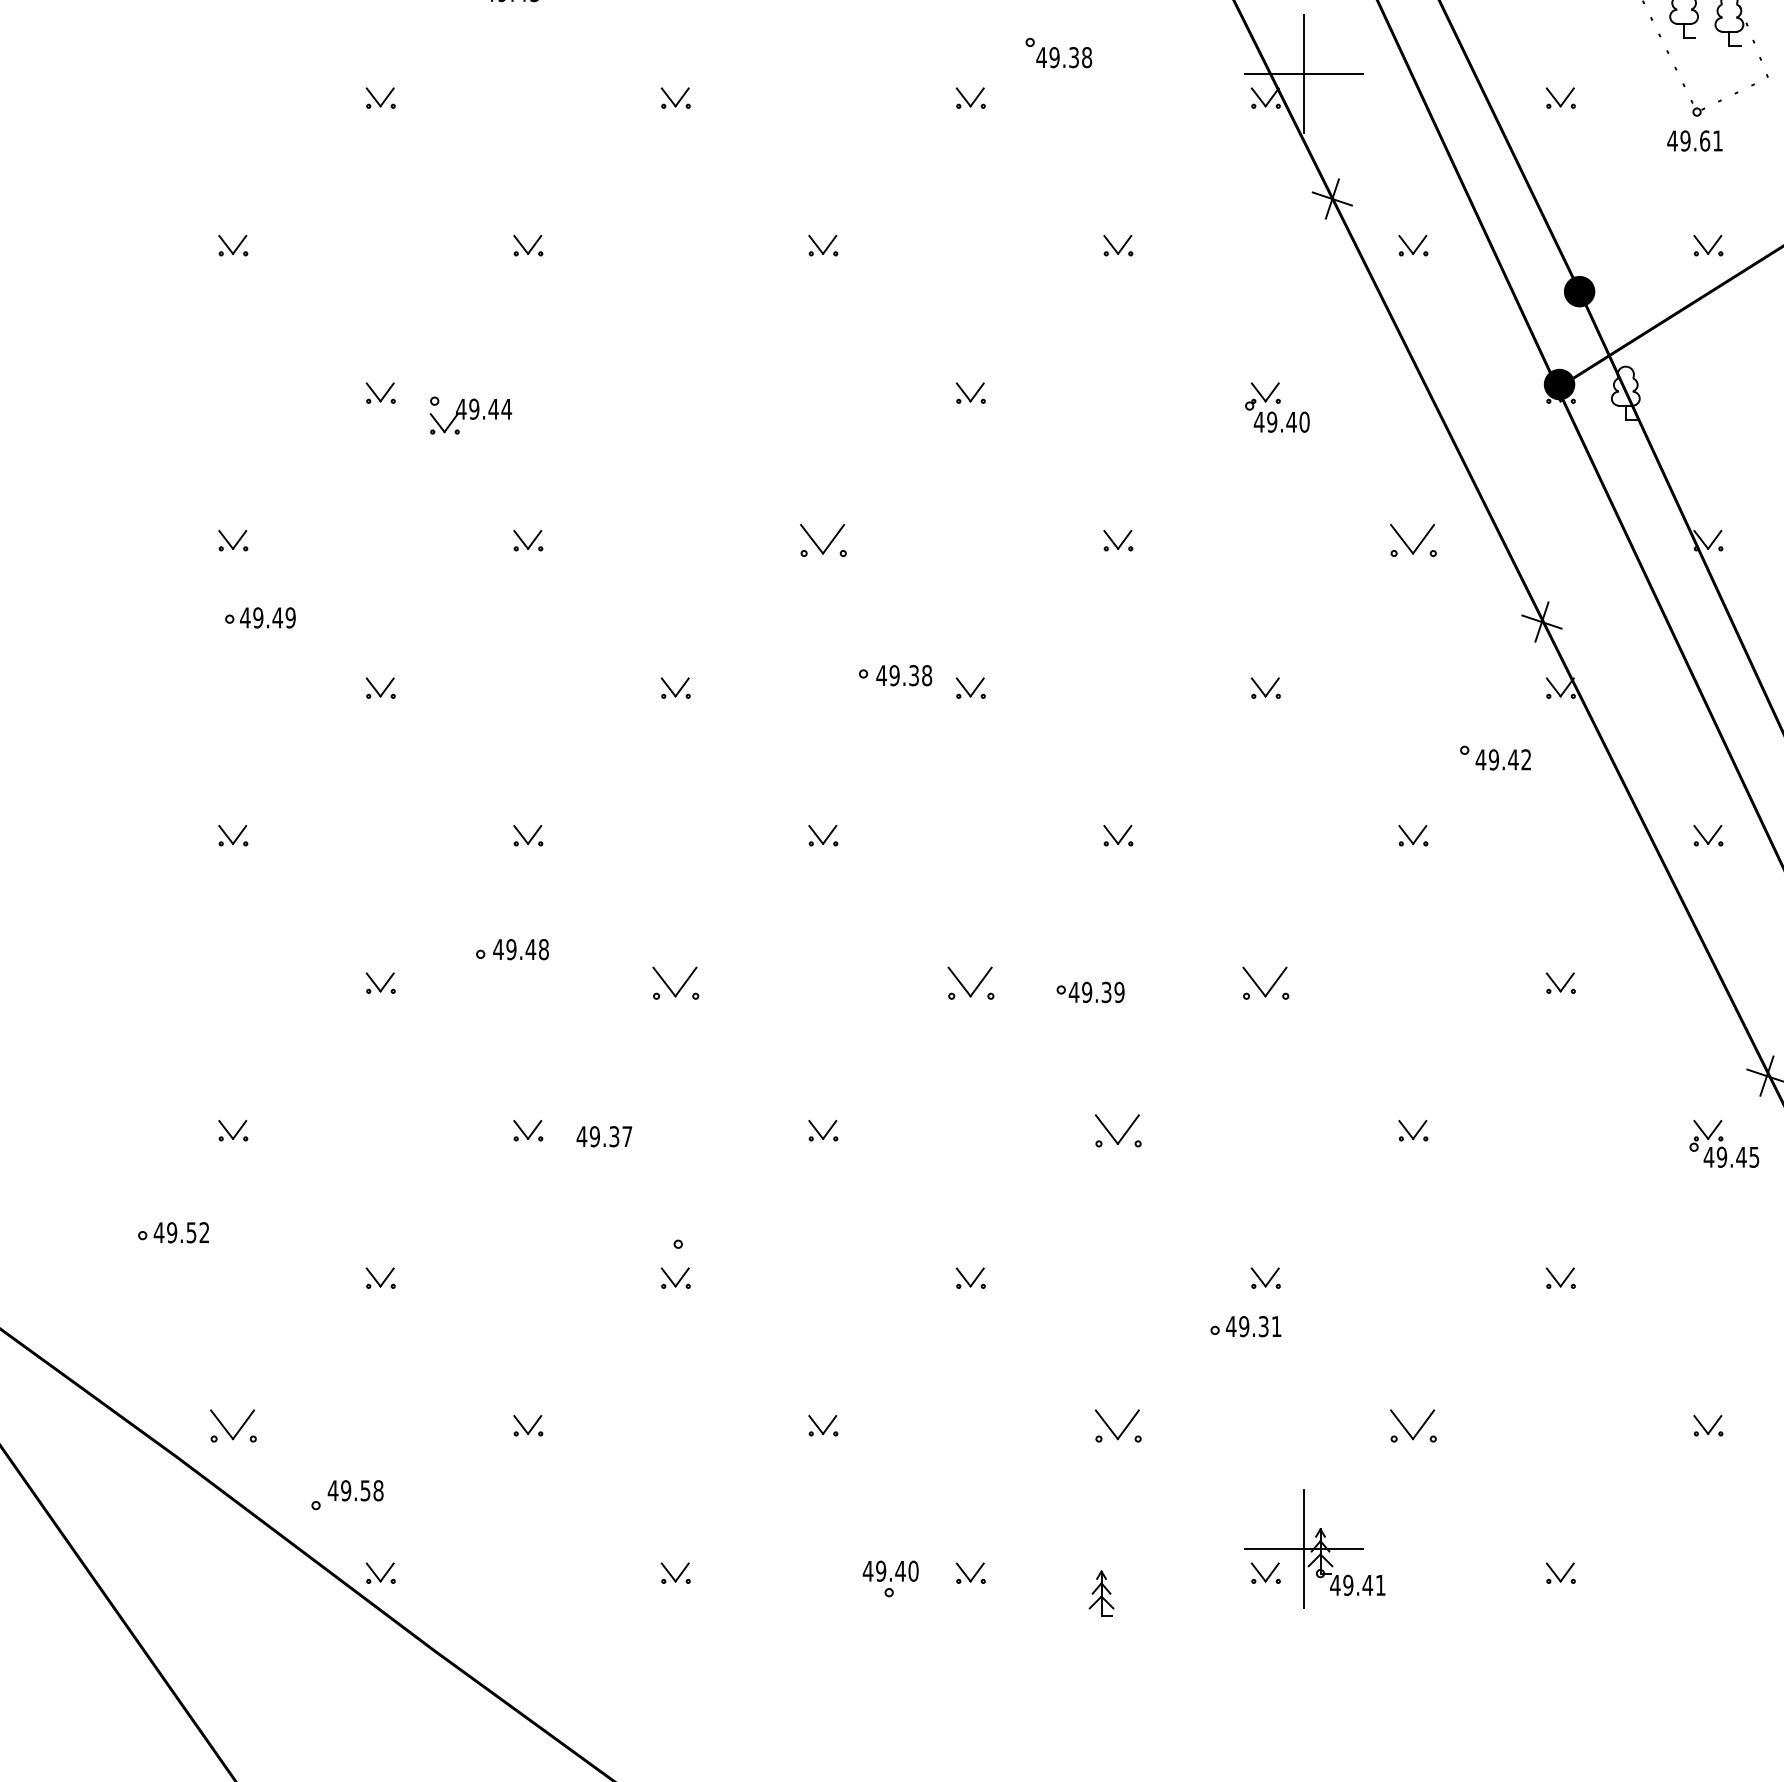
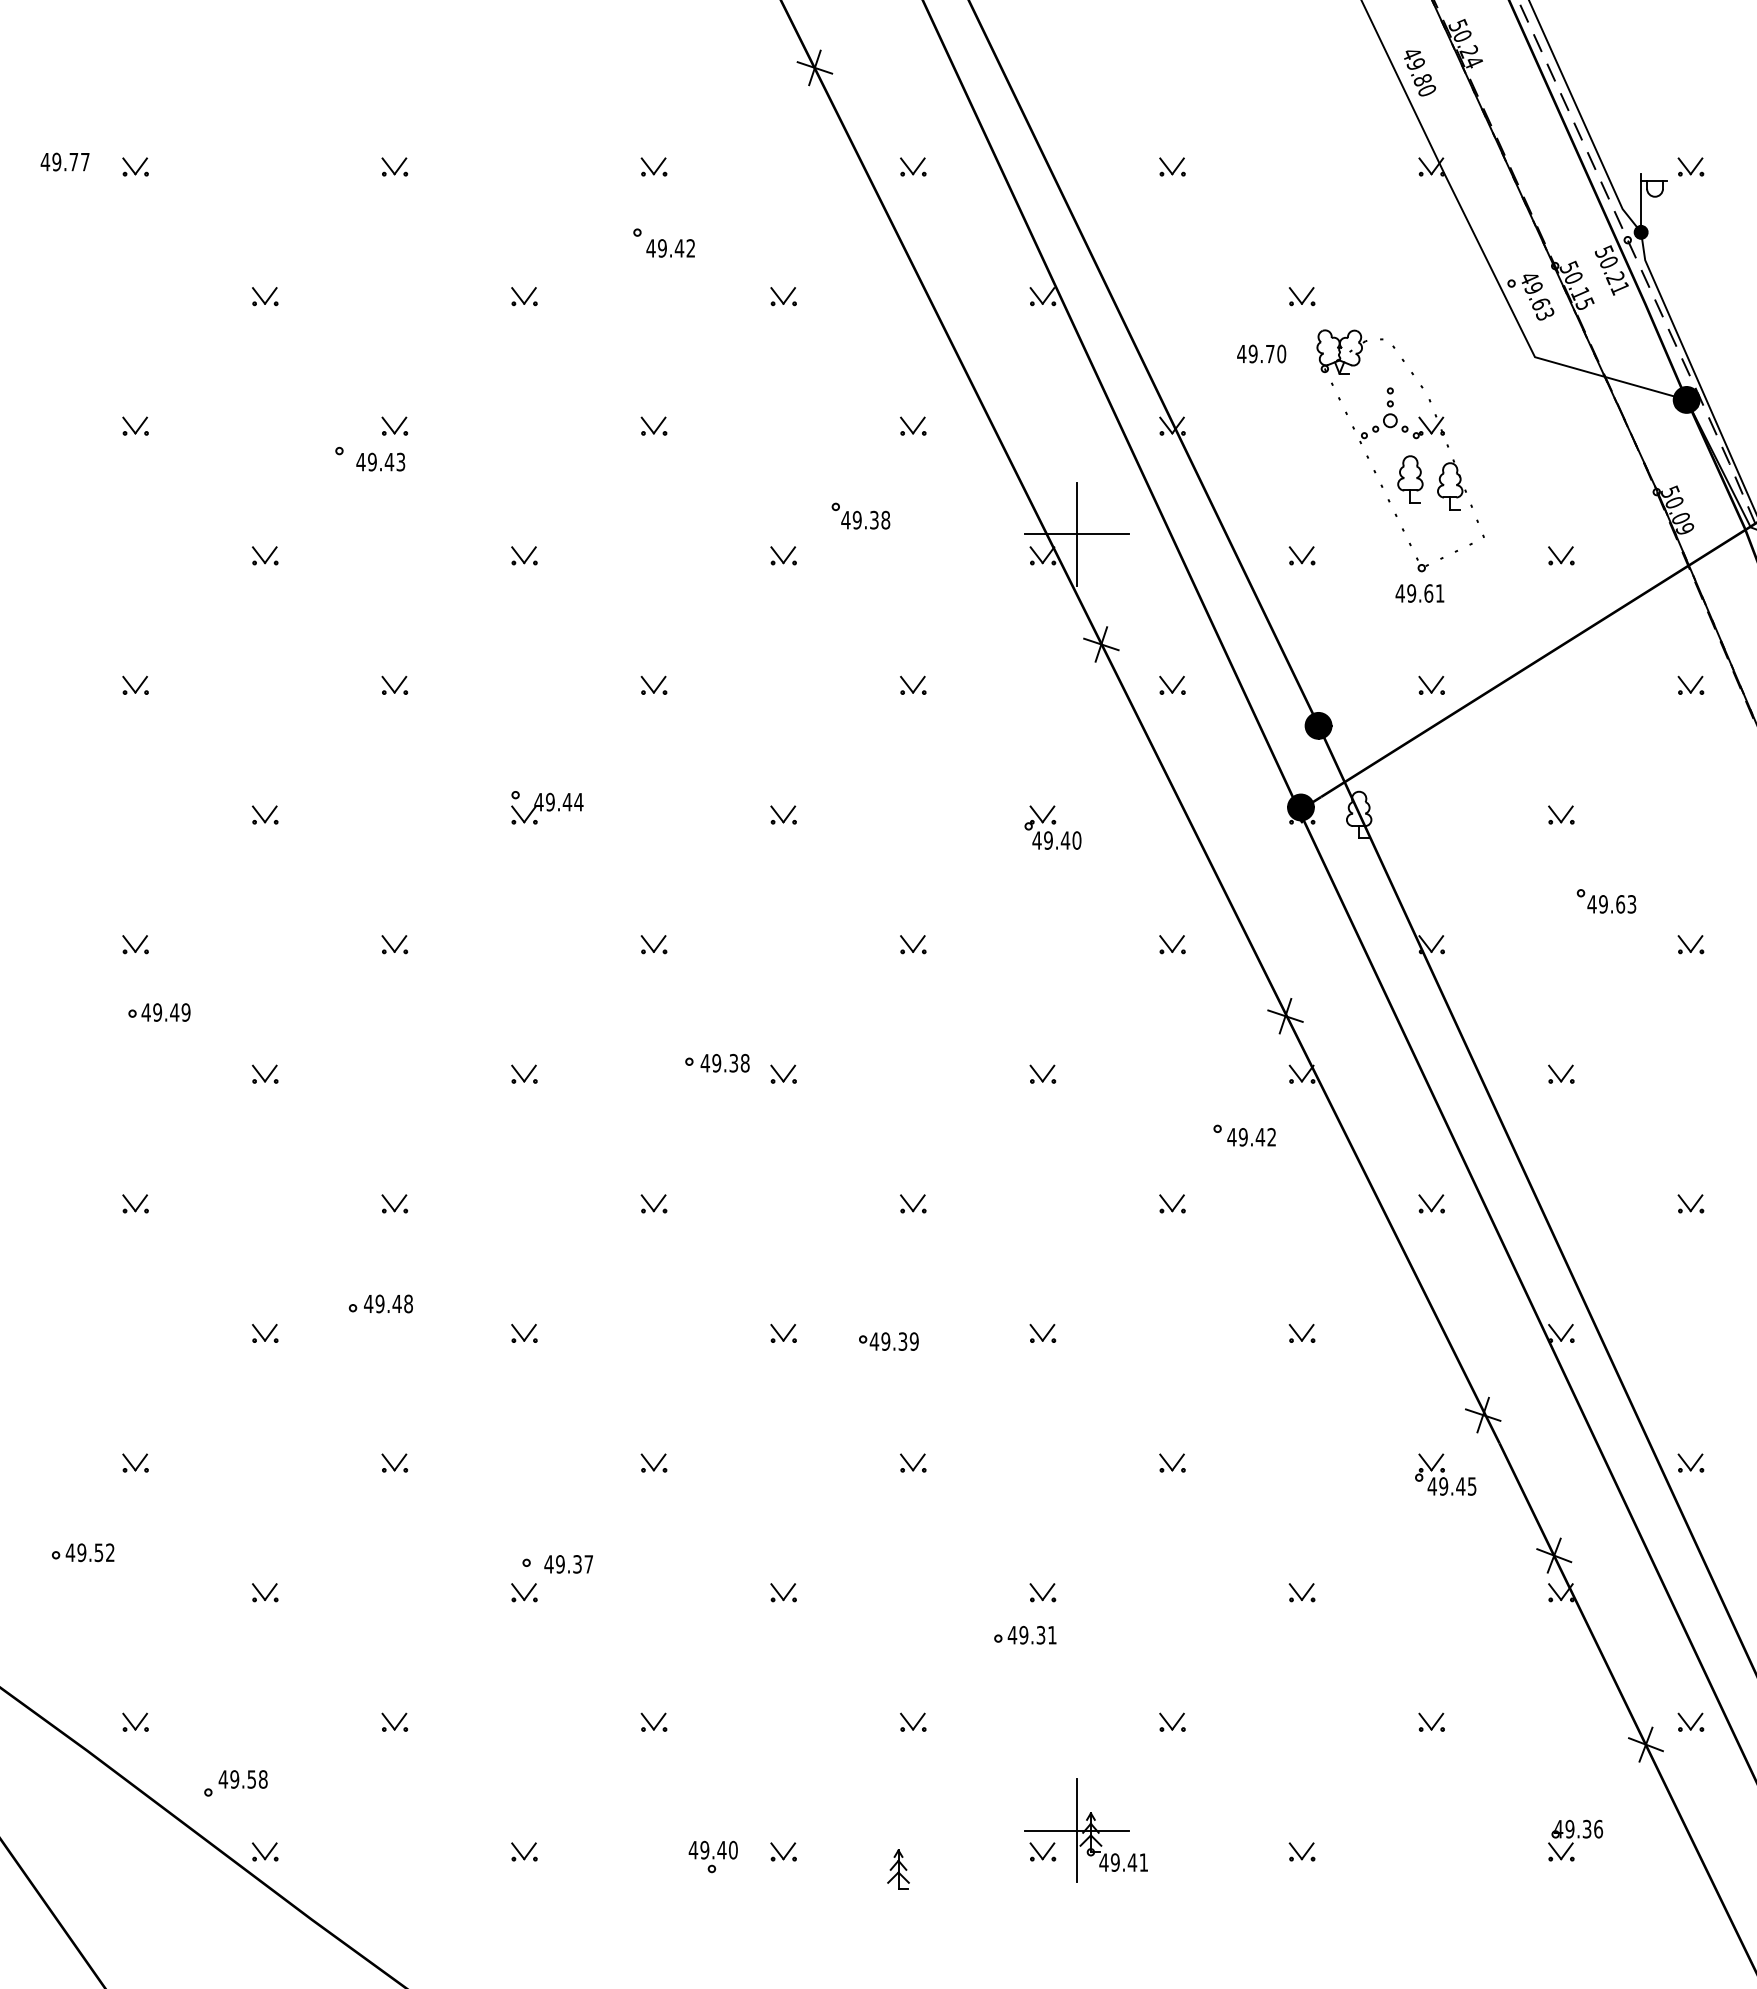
part: (470, 415) -> (547, 807), moved
part: (822, 540) -> (653, 944), size x0.62
part: (1413, 540) -> (1172, 944), size x0.62
part: (675, 983) -> (524, 1333), size x0.62
part: (970, 983) -> (783, 1333), size x0.62
part: (1265, 983) -> (1042, 1333), size x0.62
part: (1118, 1130) -> (913, 1462), size x0.62
text: (604, 1136) -> (568, 1564), moved
part: (233, 1424) -> (135, 1721), size x0.62
part: (1118, 1424) -> (913, 1721), size x0.62
part: (1413, 1424) -> (1172, 1721), size x0.62

